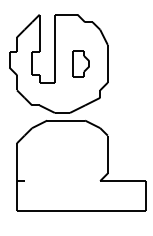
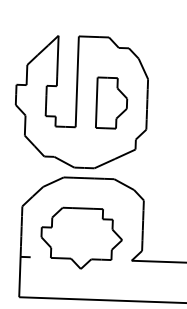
part: (81, 63) -> (112, 102), size x1.43
part: (62, 165) -> (82, 238), added

